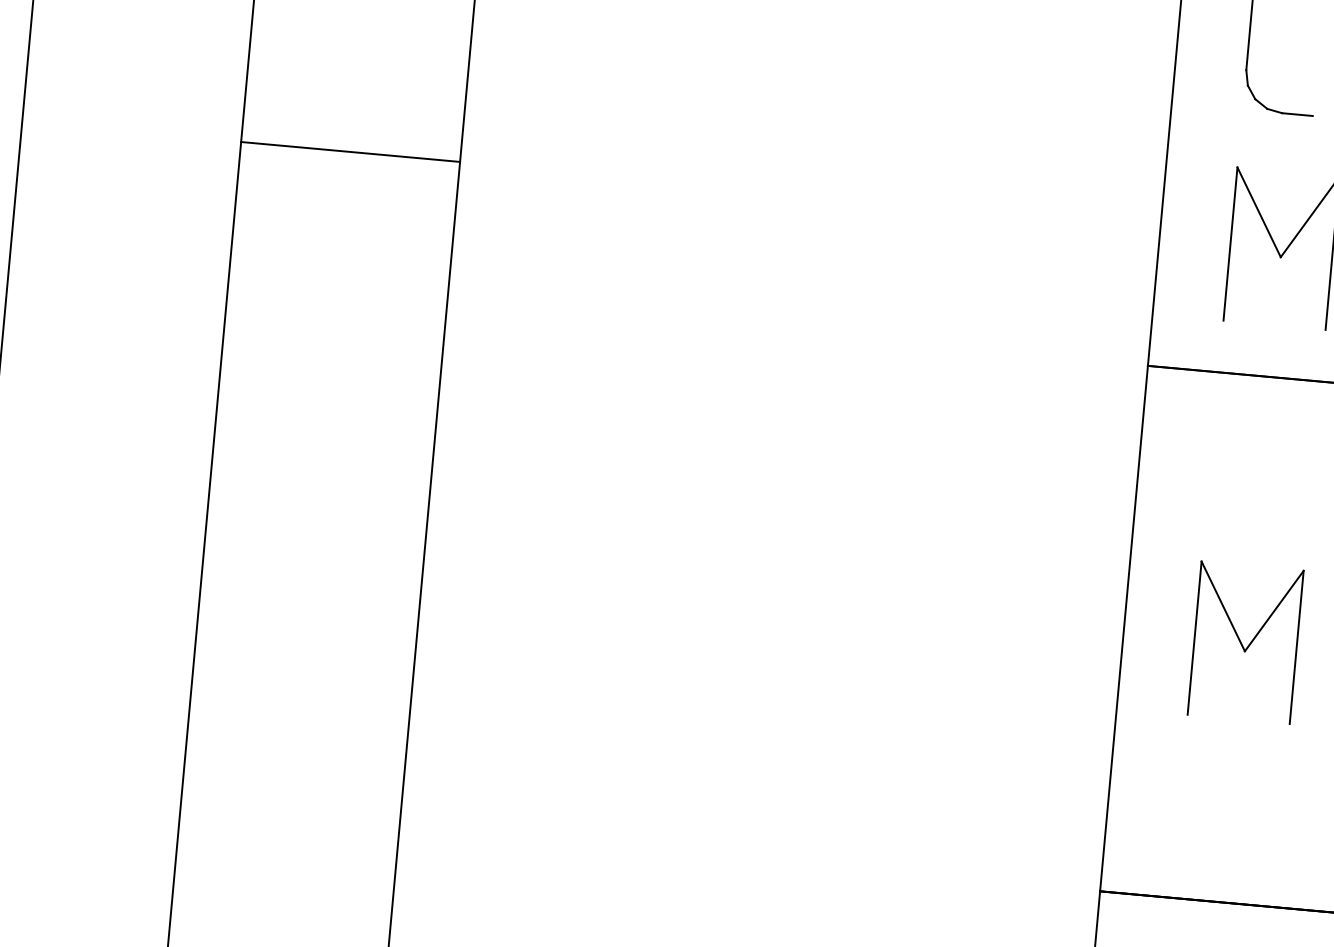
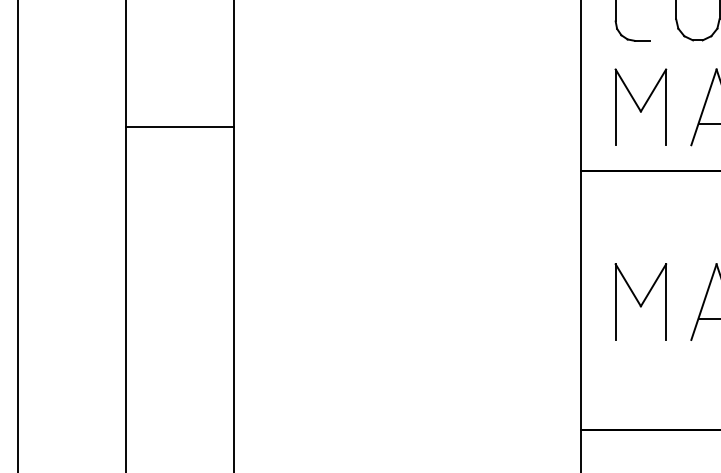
line: (350, 152) -> (180, 127), moved

